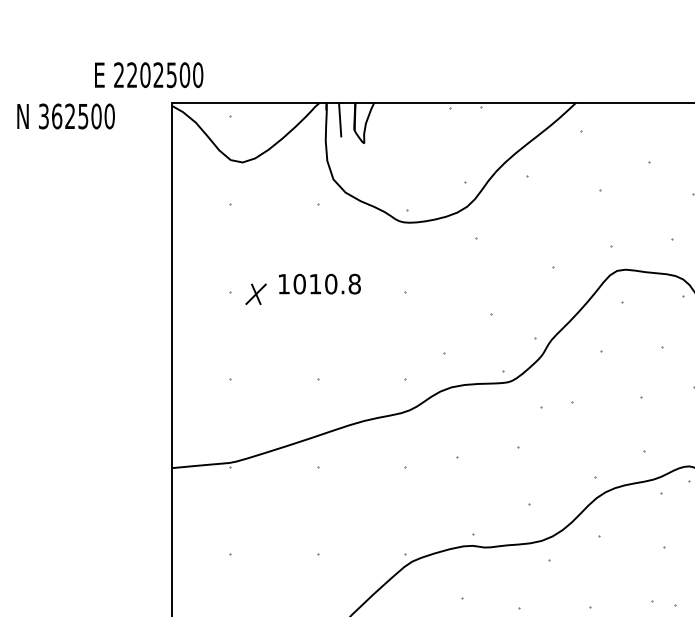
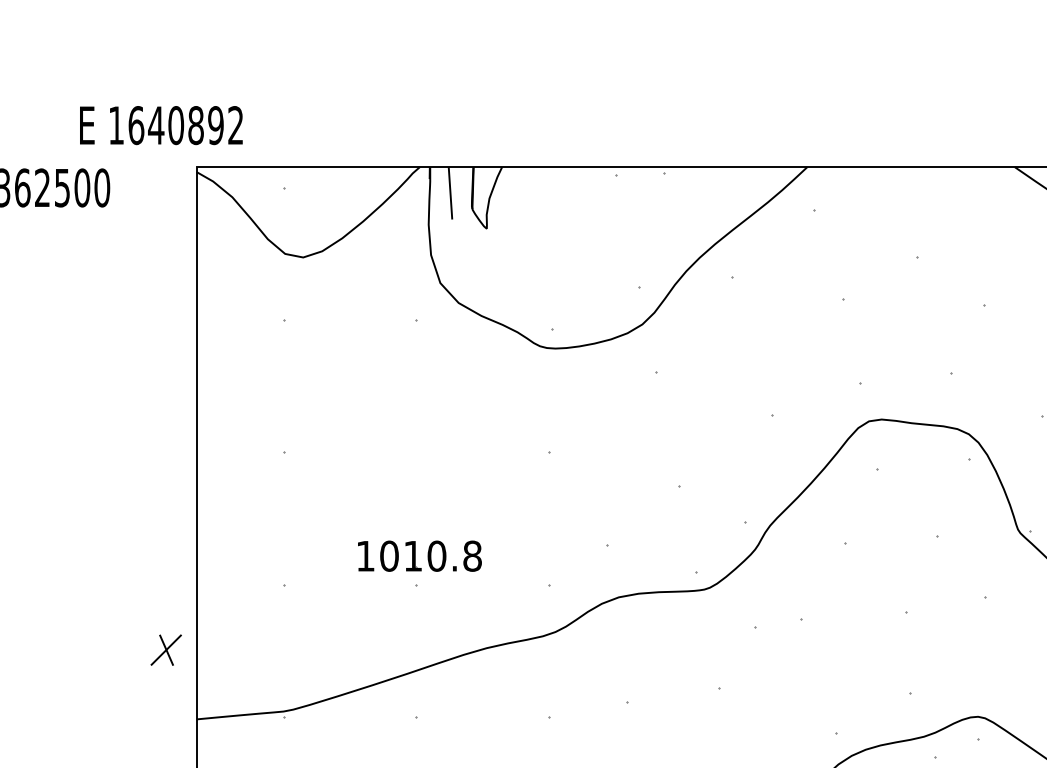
text: (158, 75) -> (175, 126), 2202500 -> 1640892
part: (319, 283) -> (419, 555), moved
part: (255, 293) -> (165, 648), moved

